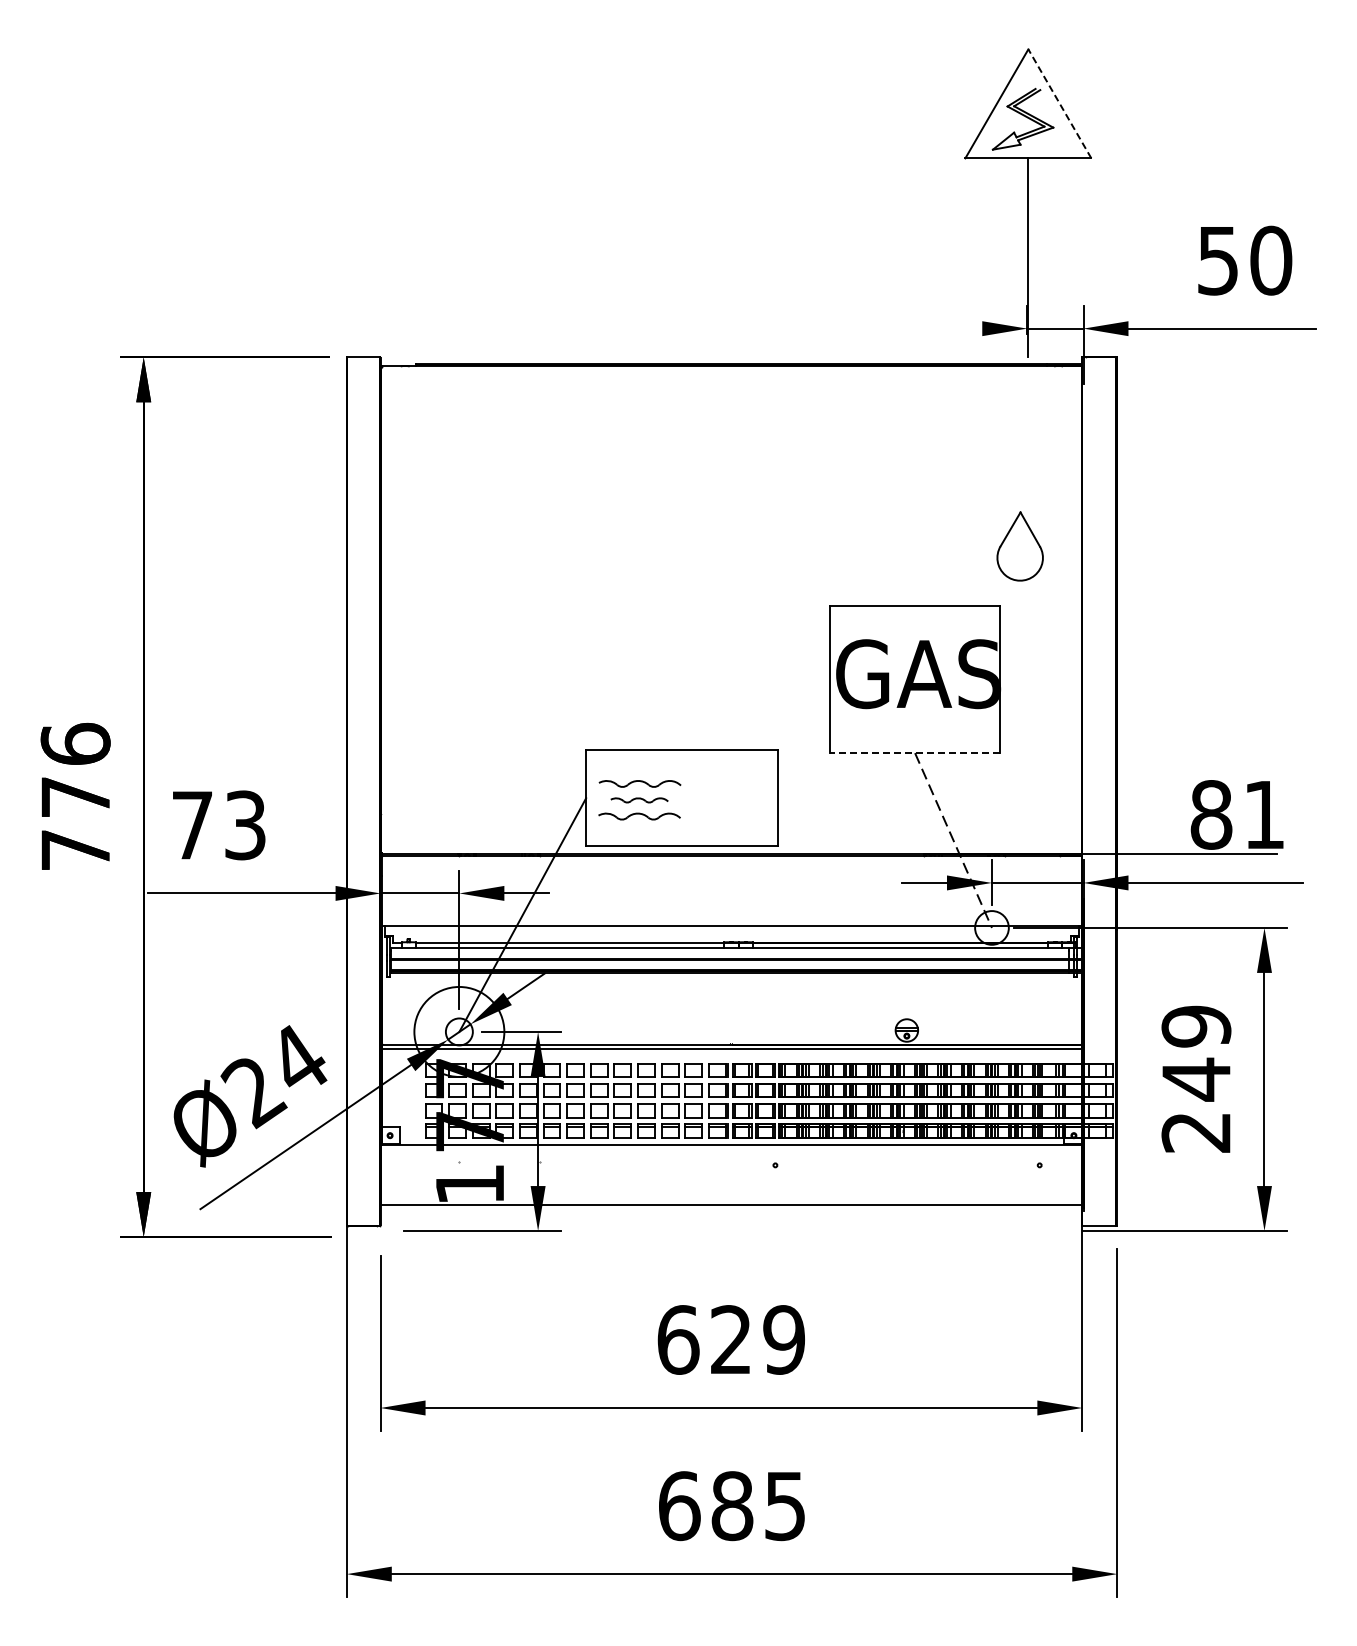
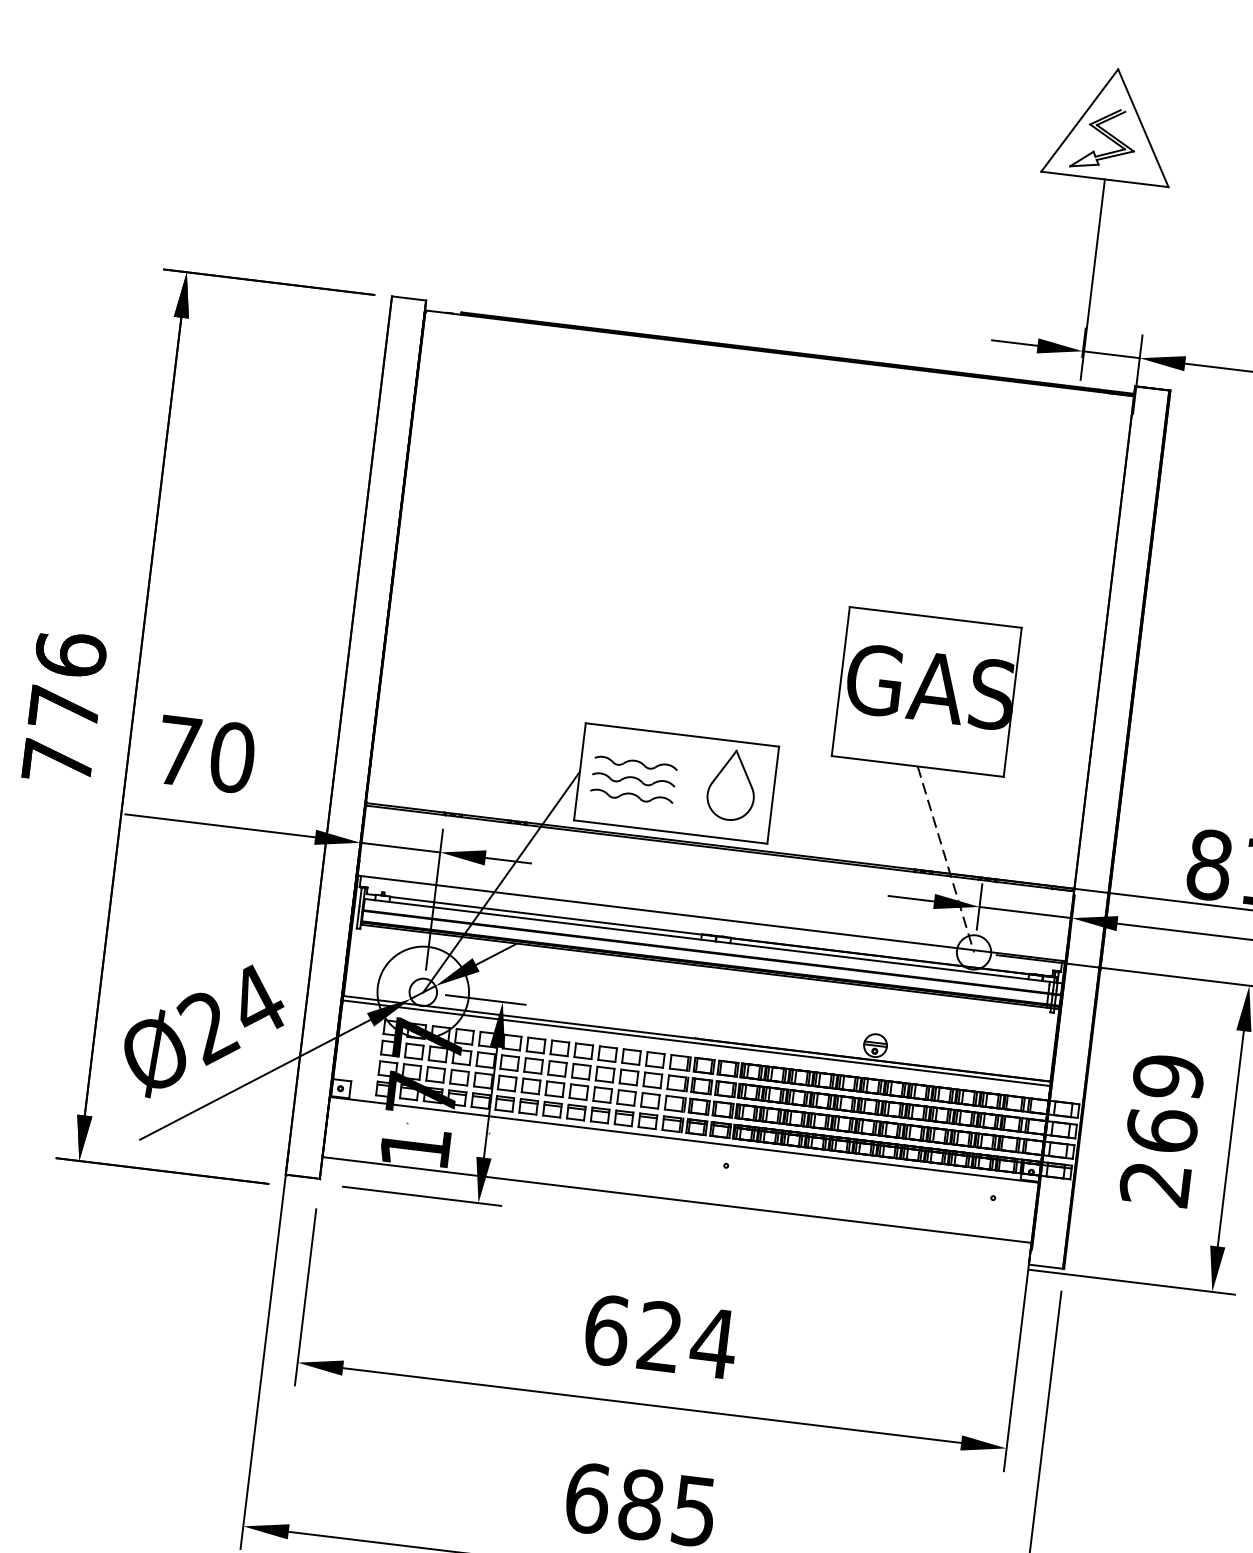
line: (1059, 103) -> (1143, 127), dashed -> solid
line: (959, 328) -> (1014, 342), added
part: (1019, 546) -> (731, 785), moved
line: (914, 753) -> (917, 766), dashed -> solid
part: (639, 800) -> (633, 780), size x1.43
text: (245, 825) -> (232, 757), 73 -> 70
text: (1196, 1079) -> (1162, 1130), 249 -> 269
text: (784, 1339) -> (714, 1342), 629 -> 624

